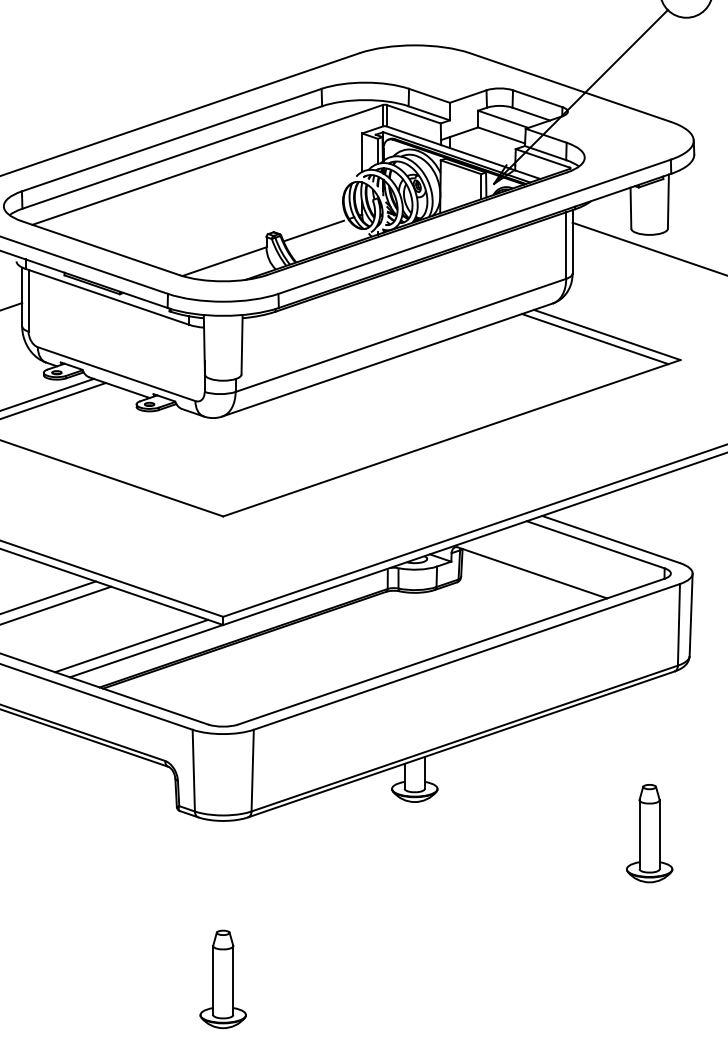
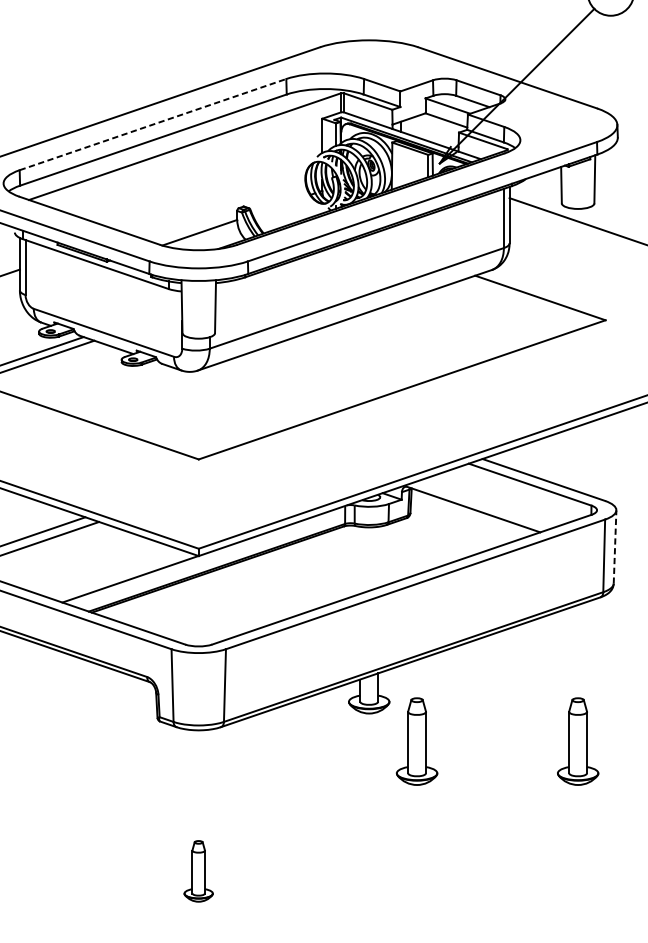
line: (172, 139) -> (153, 124), solid -> dashed
line: (313, 230) -> (279, 205), removed
line: (594, 339) -> (529, 302), removed
line: (691, 614) -> (615, 546), solid -> dashed
line: (131, 645) -> (117, 574), removed
part: (468, 833) -> (416, 741), added
part: (222, 979) -> (198, 871), size x0.7

